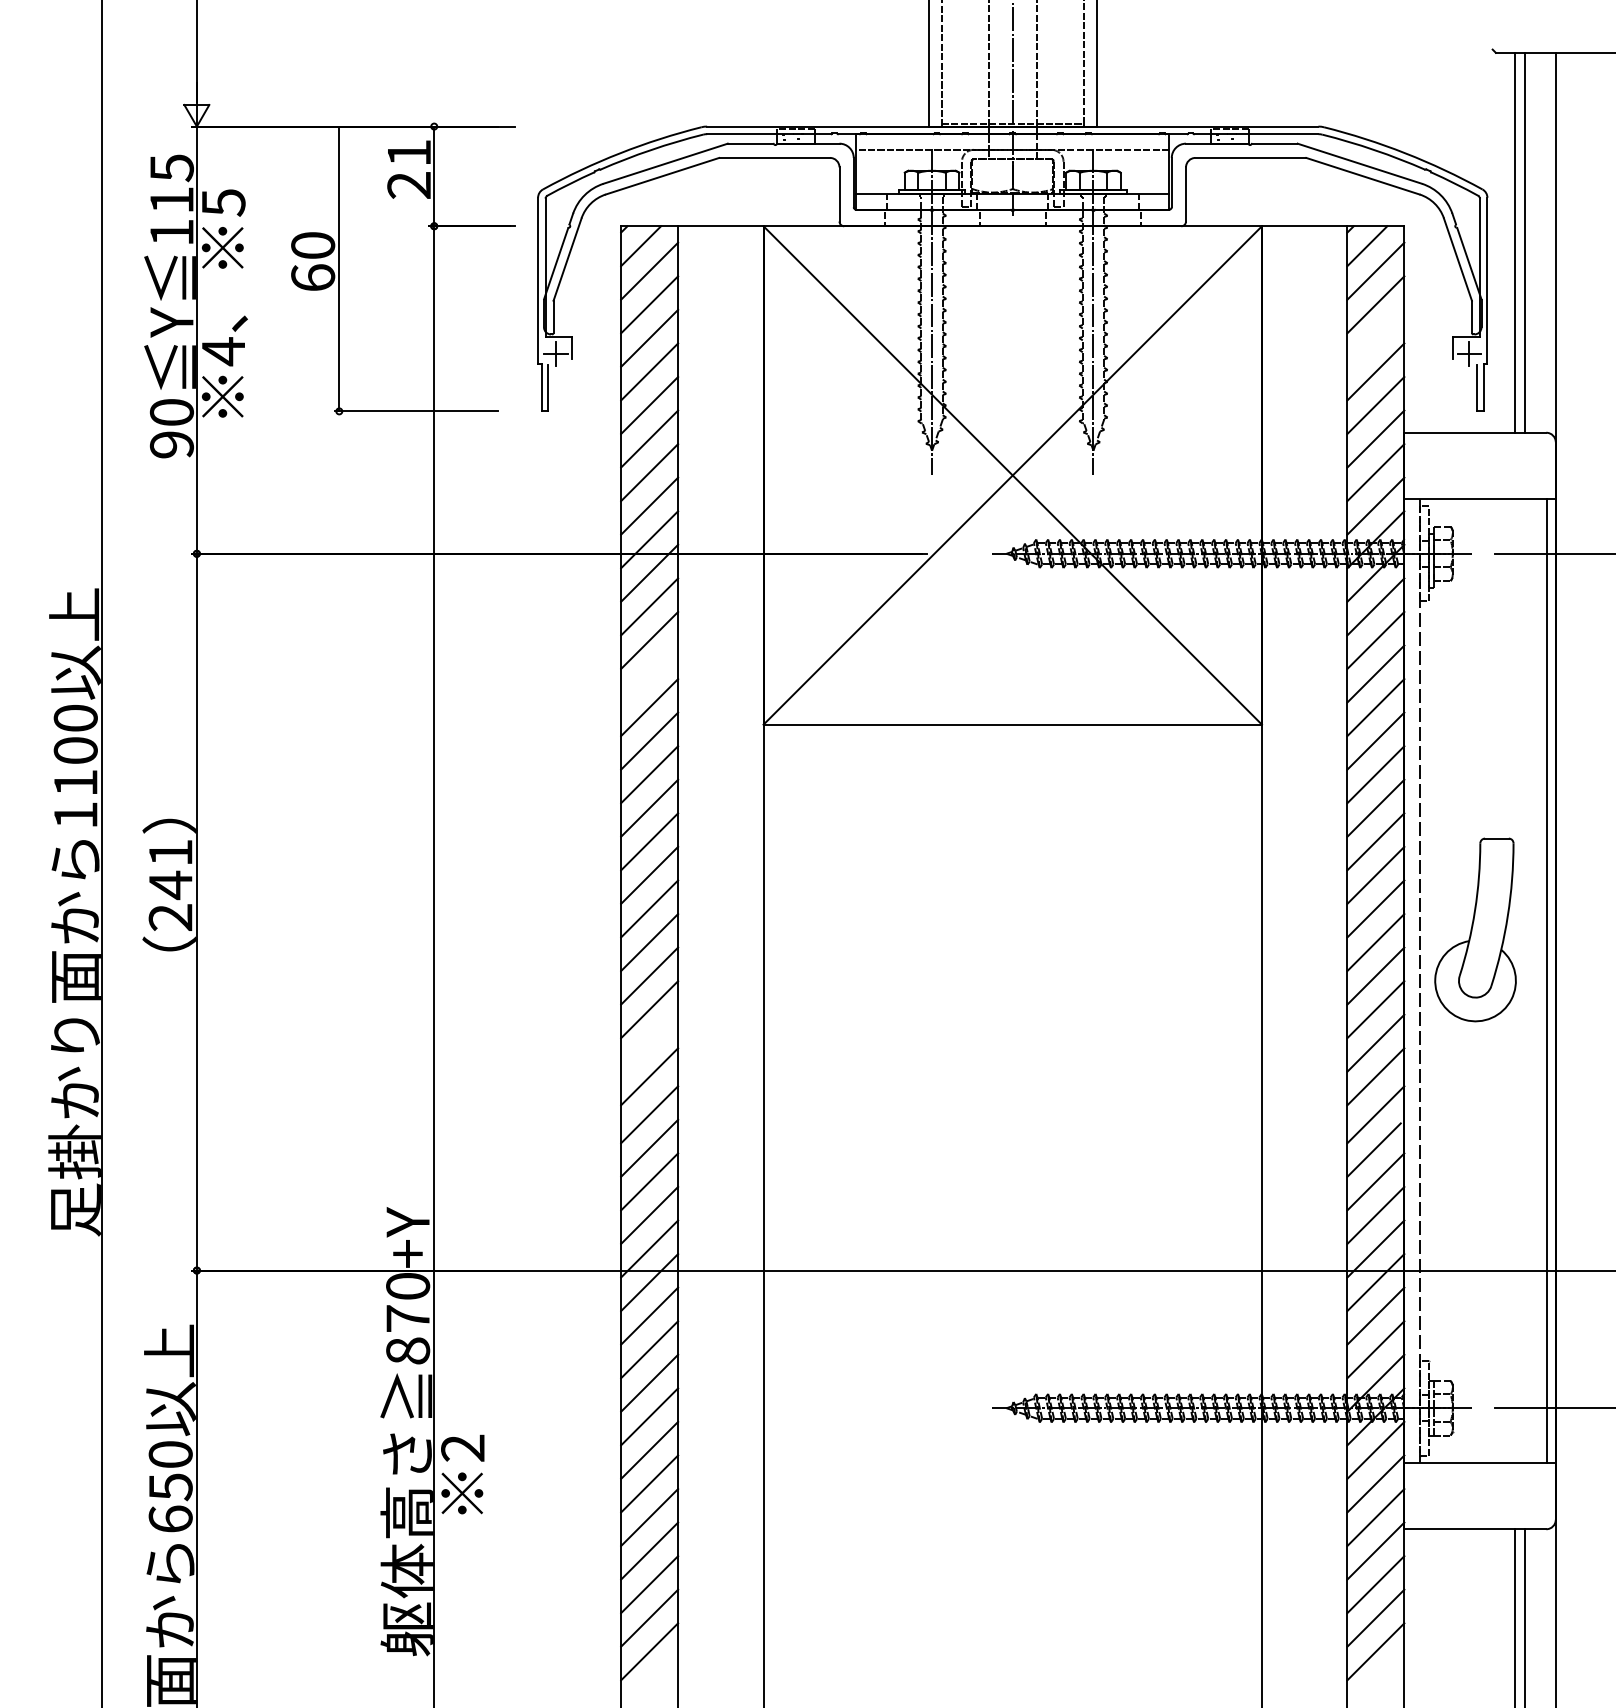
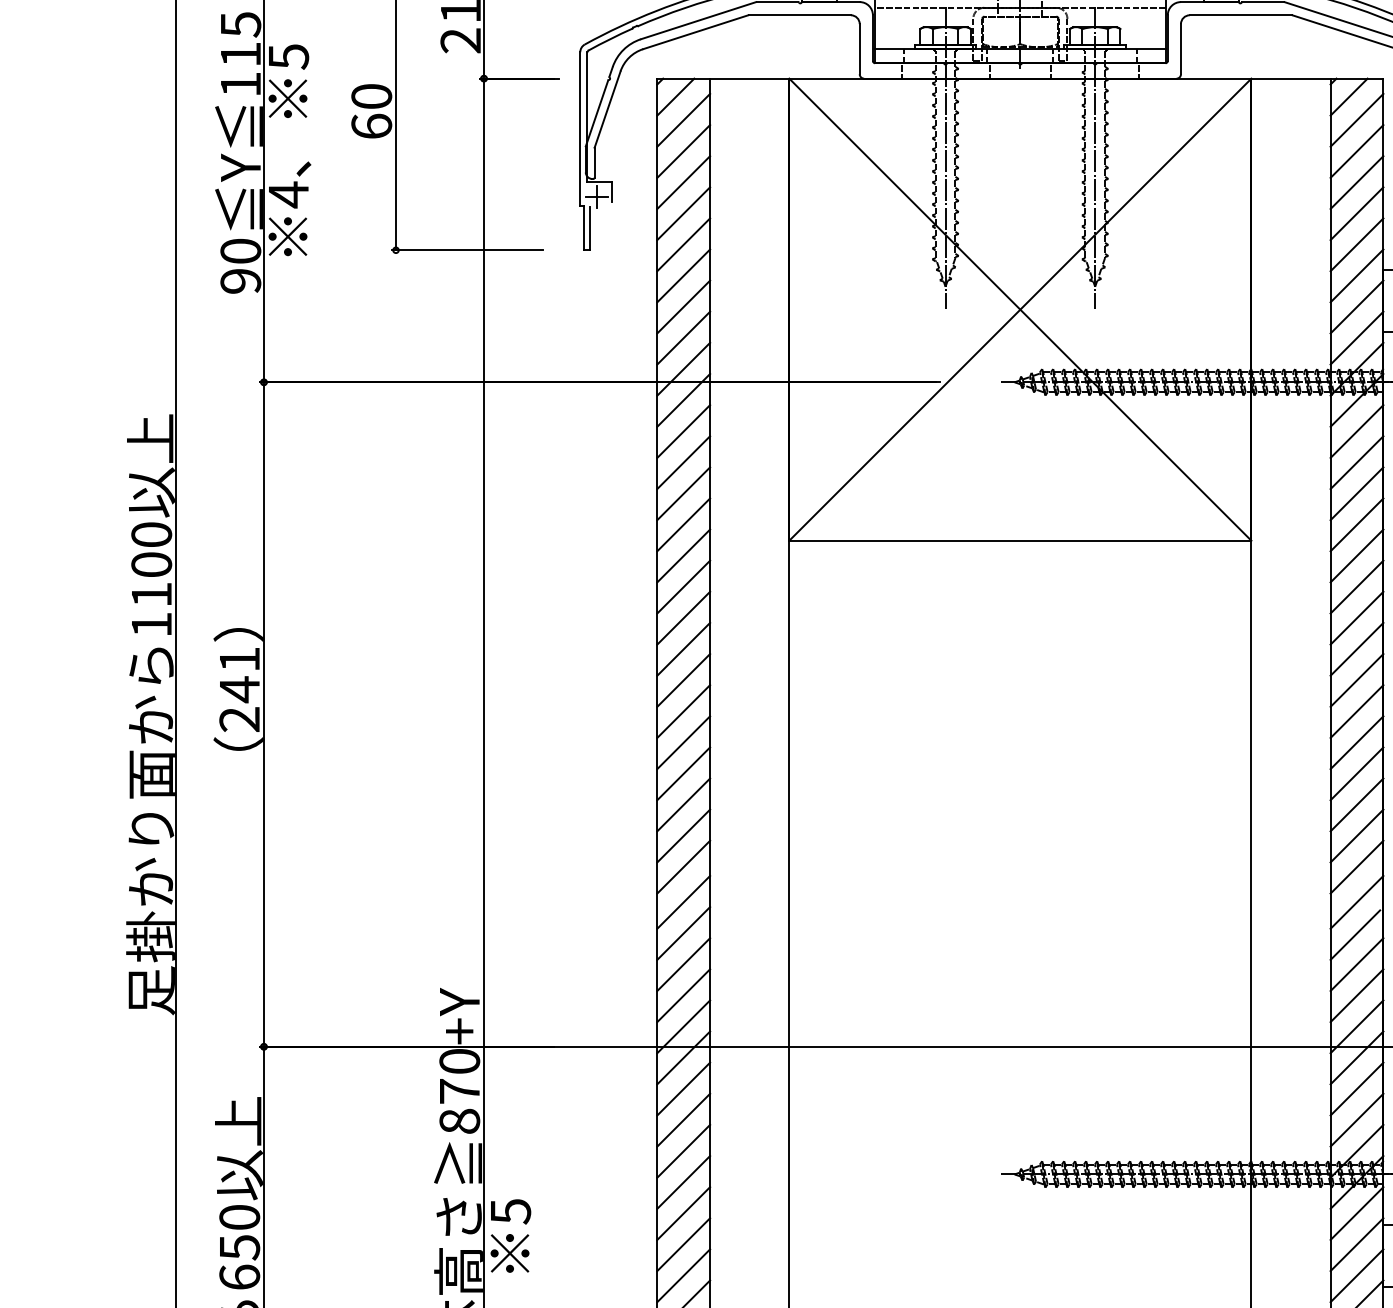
line: (1375, 337) -> (1356, 181), added
line: (649, 673) -> (683, 493), added
line: (649, 1042) -> (683, 835), added
text: (463, 1448) -> (511, 1211), 2 -> 5

